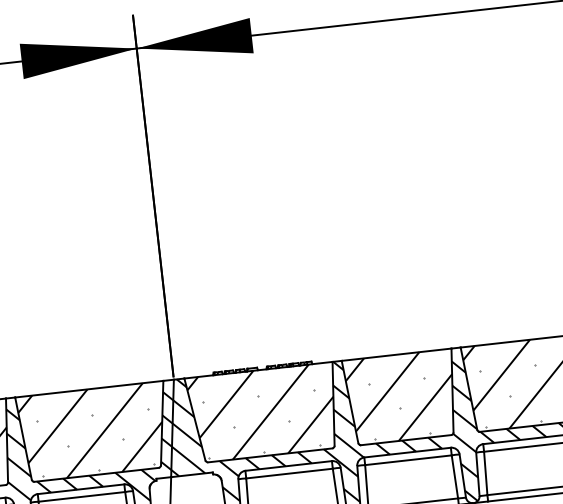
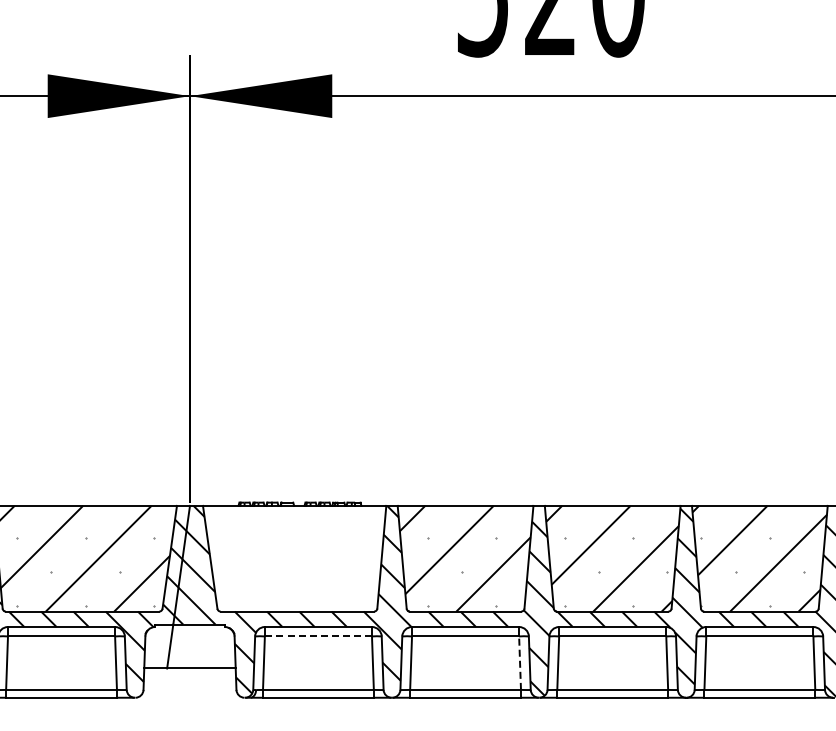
hatch: (262, 412) -> (293, 558), removed
line: (289, 473) -> (318, 636), solid -> dashed
line: (455, 477) -> (520, 663), solid -> dashed

